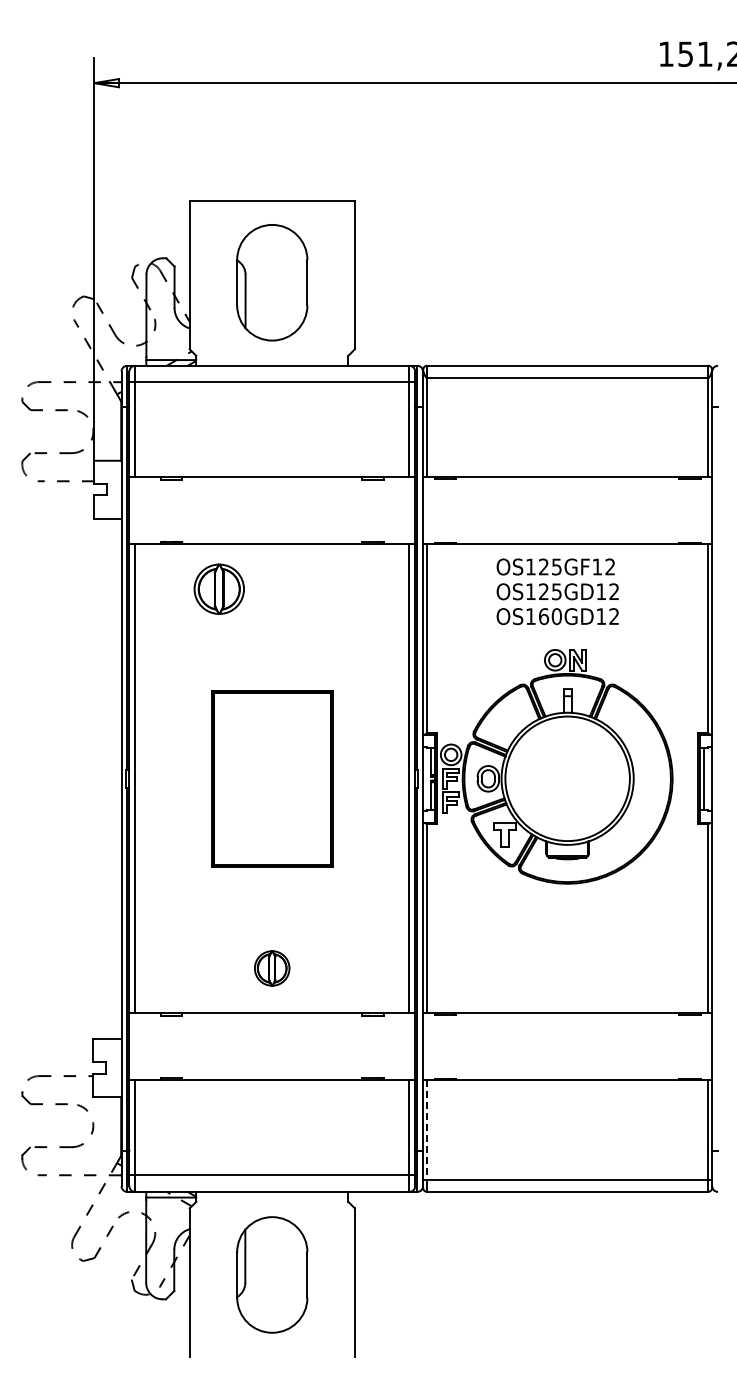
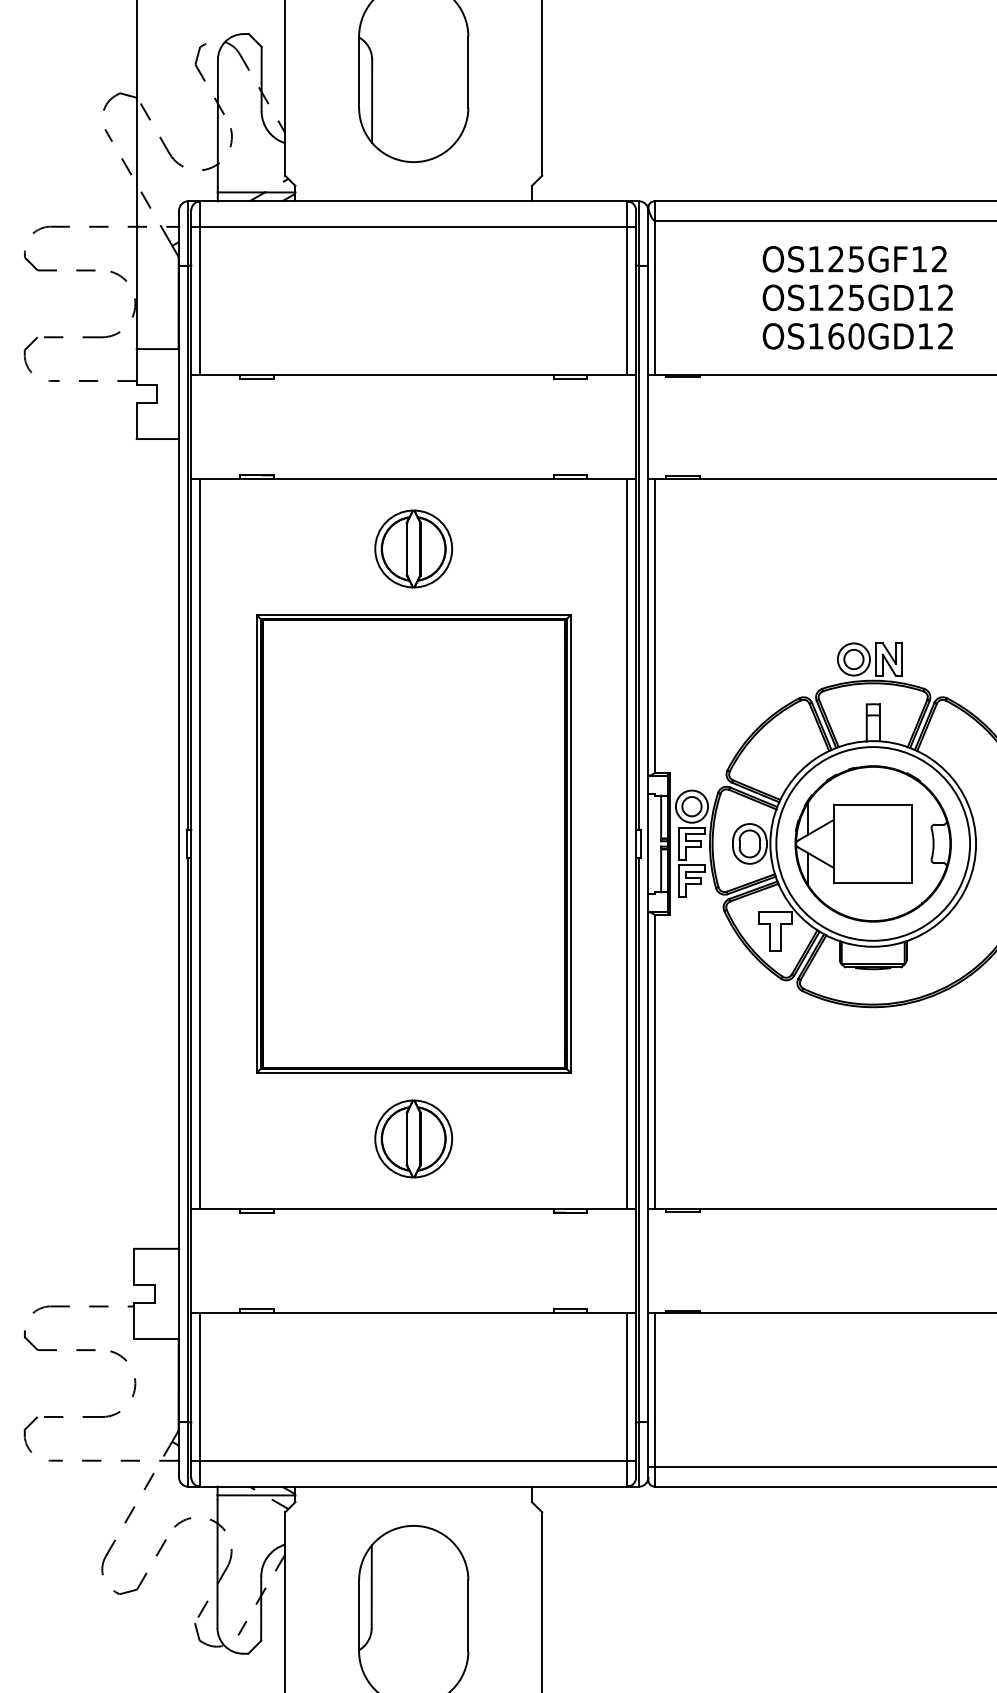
part: (218, 588) -> (412, 547), moved
text: (557, 591) -> (857, 297), moved
part: (272, 778) -> (414, 843), size x1.67
part: (567, 778) -> (872, 843), added
part: (271, 968) -> (412, 1139), size x1.43
line: (427, 1129) -> (655, 1389), dashed -> solid

